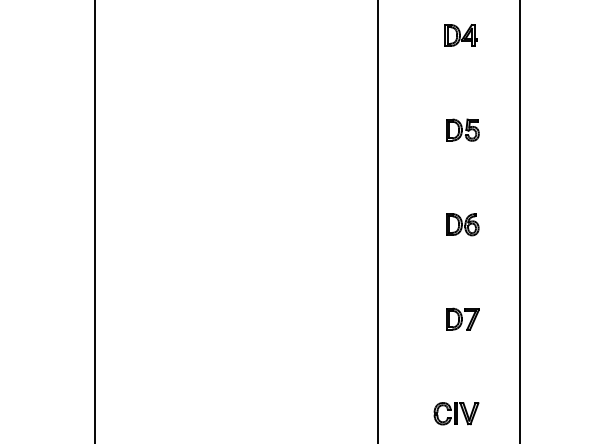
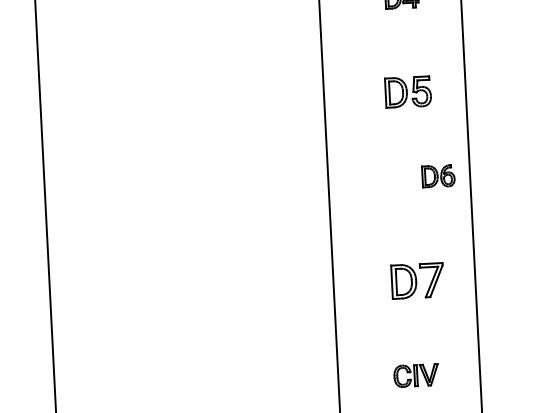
part: (462, 129) -> (408, 91), size x1.4
part: (462, 224) -> (438, 176), moved
part: (462, 318) -> (417, 280), size x1.6

